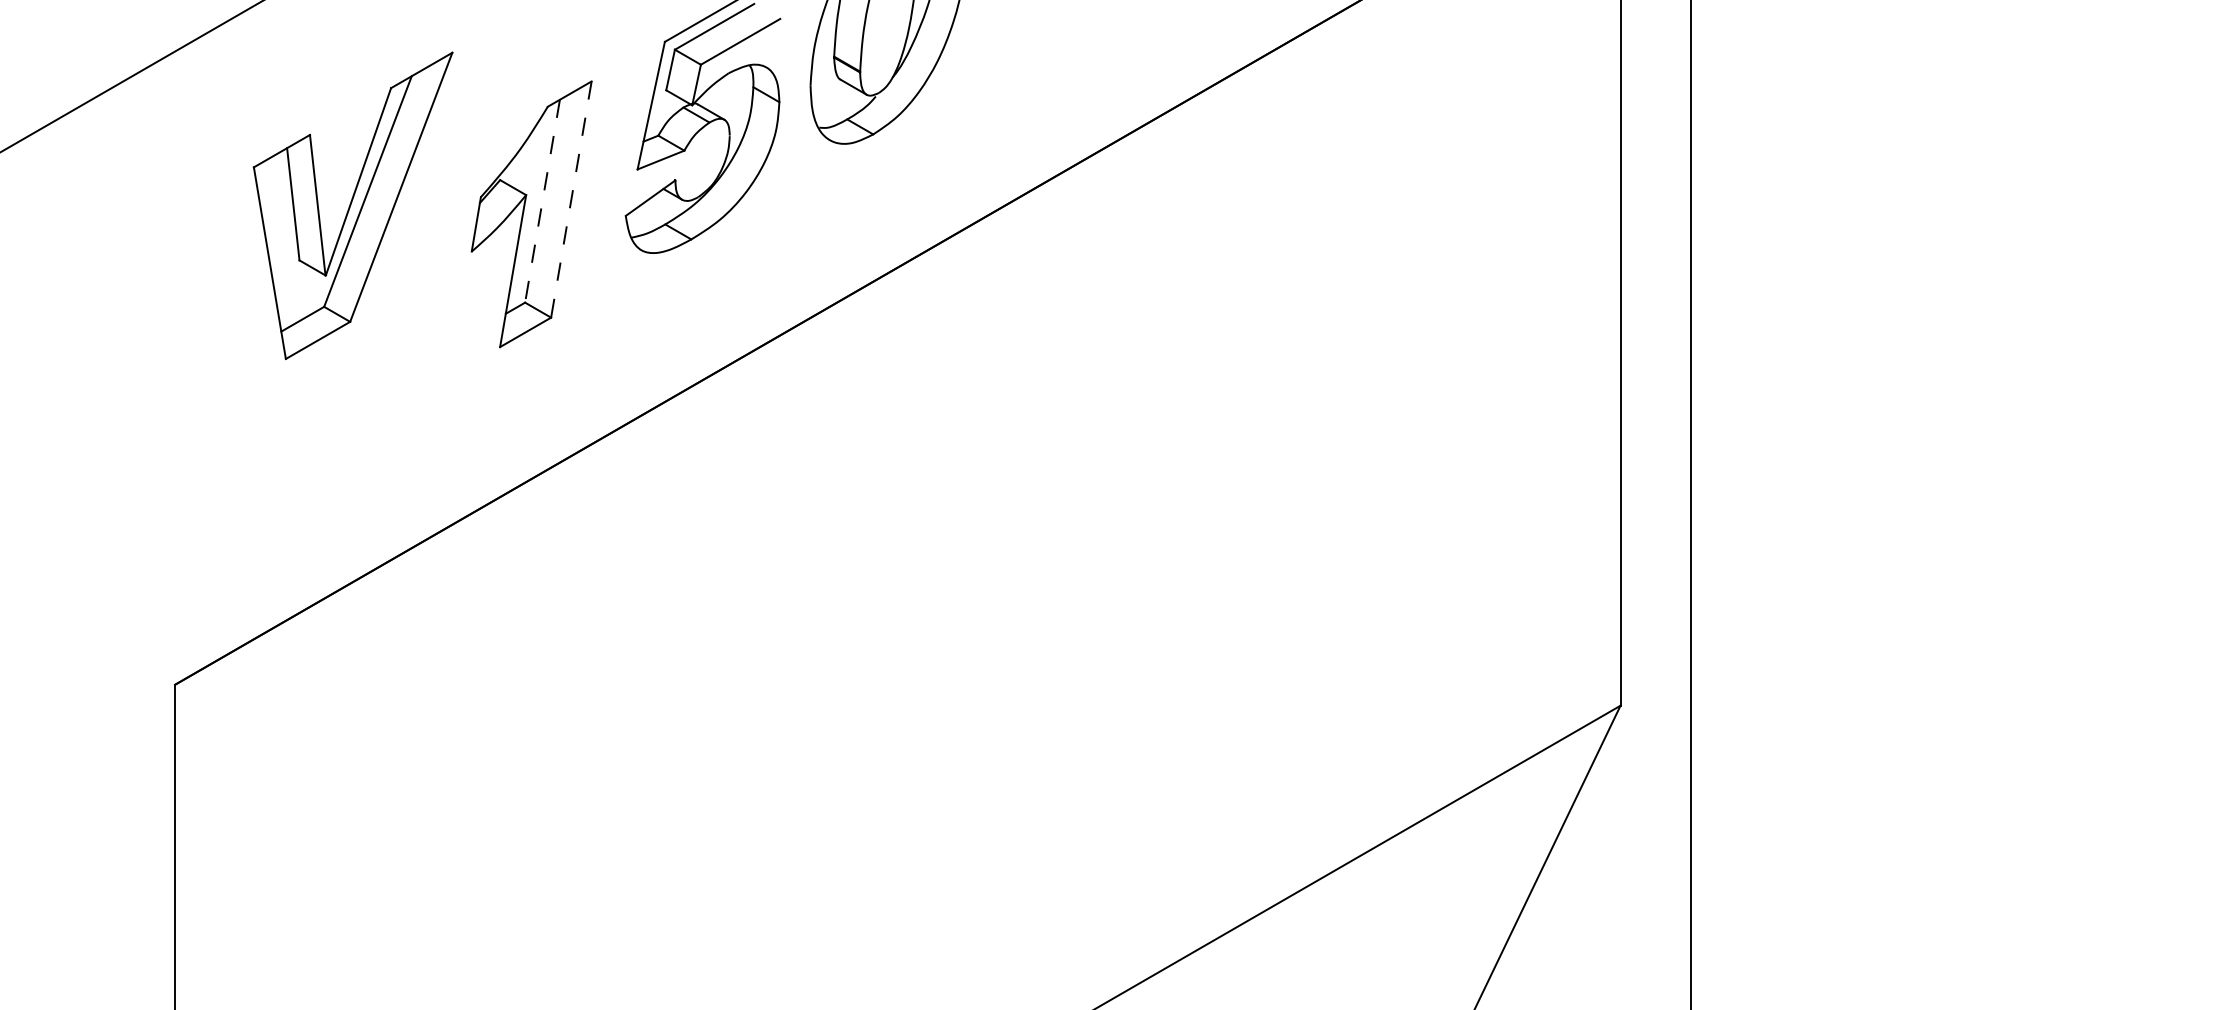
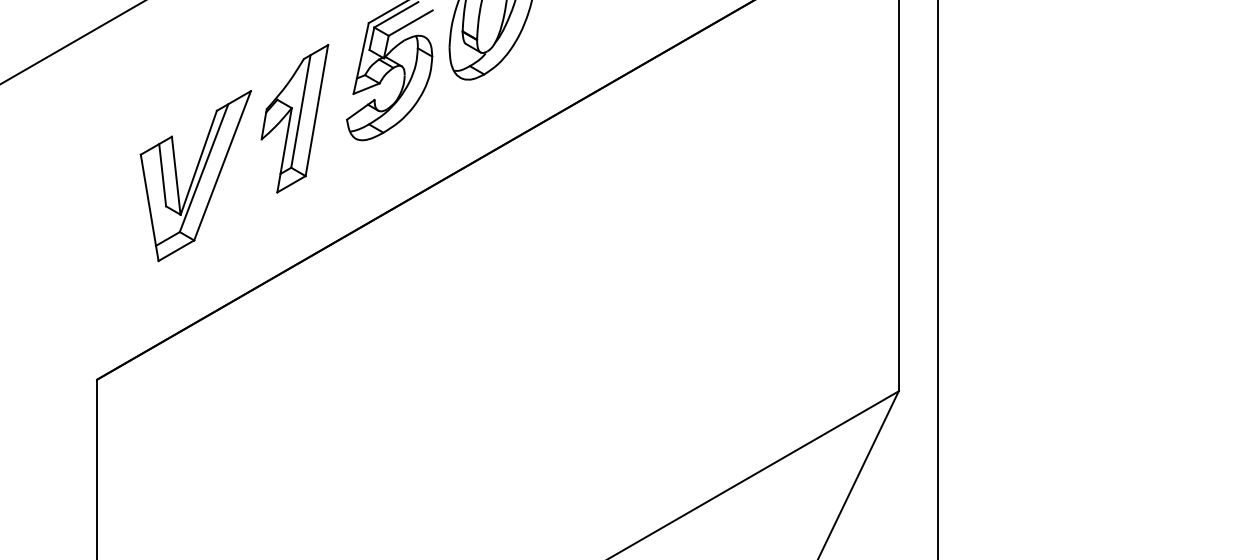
line: (570, 201) -> (316, 111), dashed -> solid
line: (541, 202) -> (300, 112), dashed -> solid
part: (352, 206) -> (195, 176), moved

